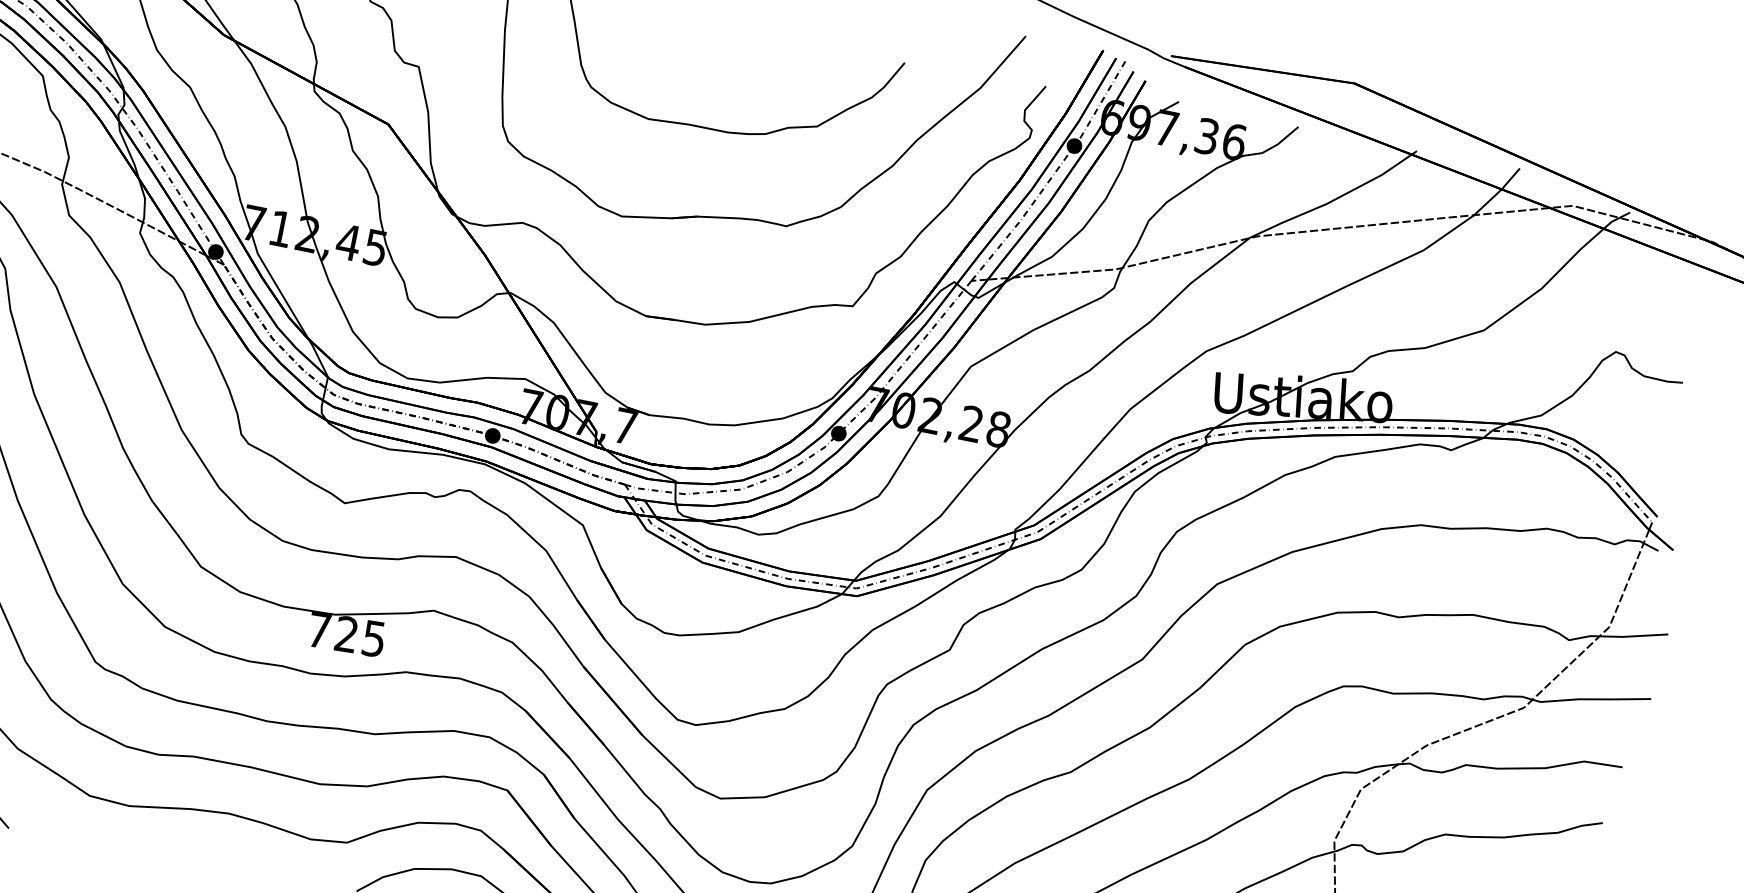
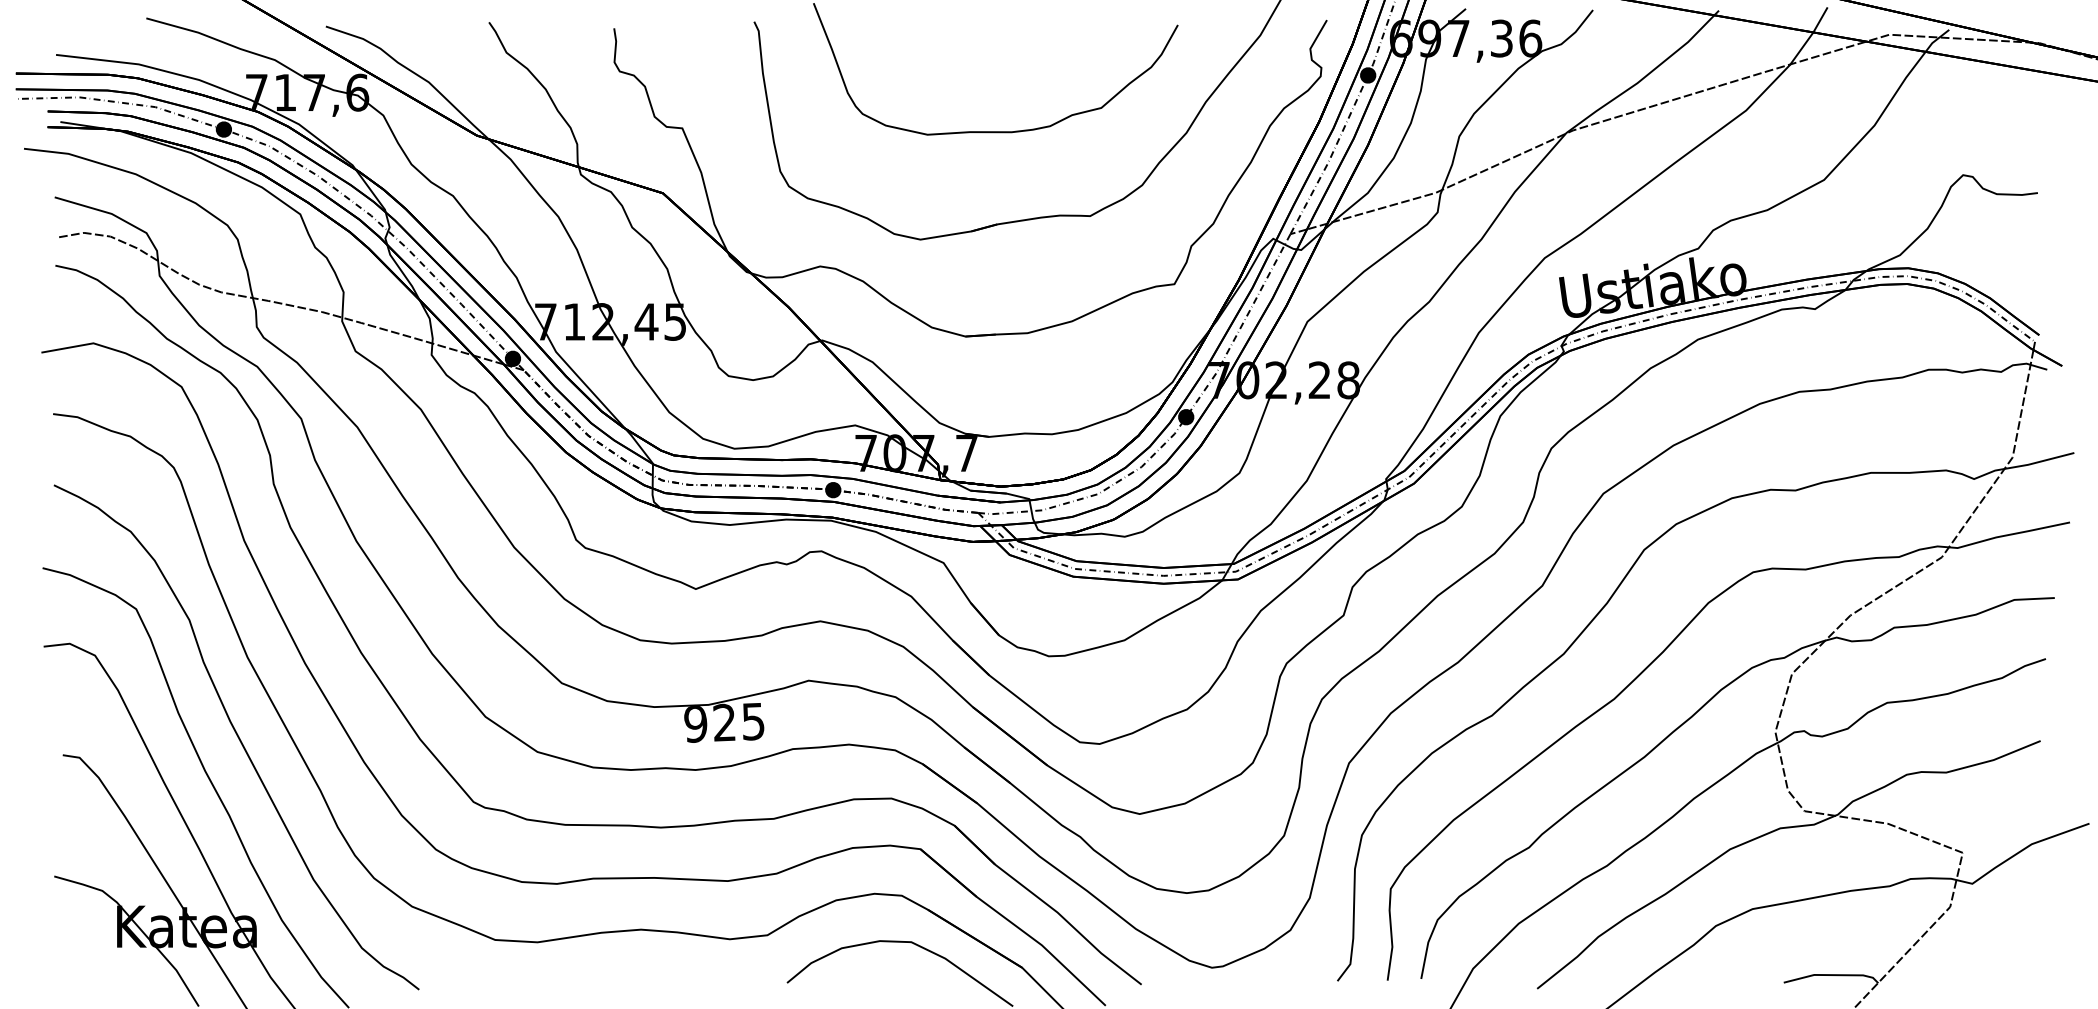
text: (318, 630) -> (695, 724), 725 -> 925

